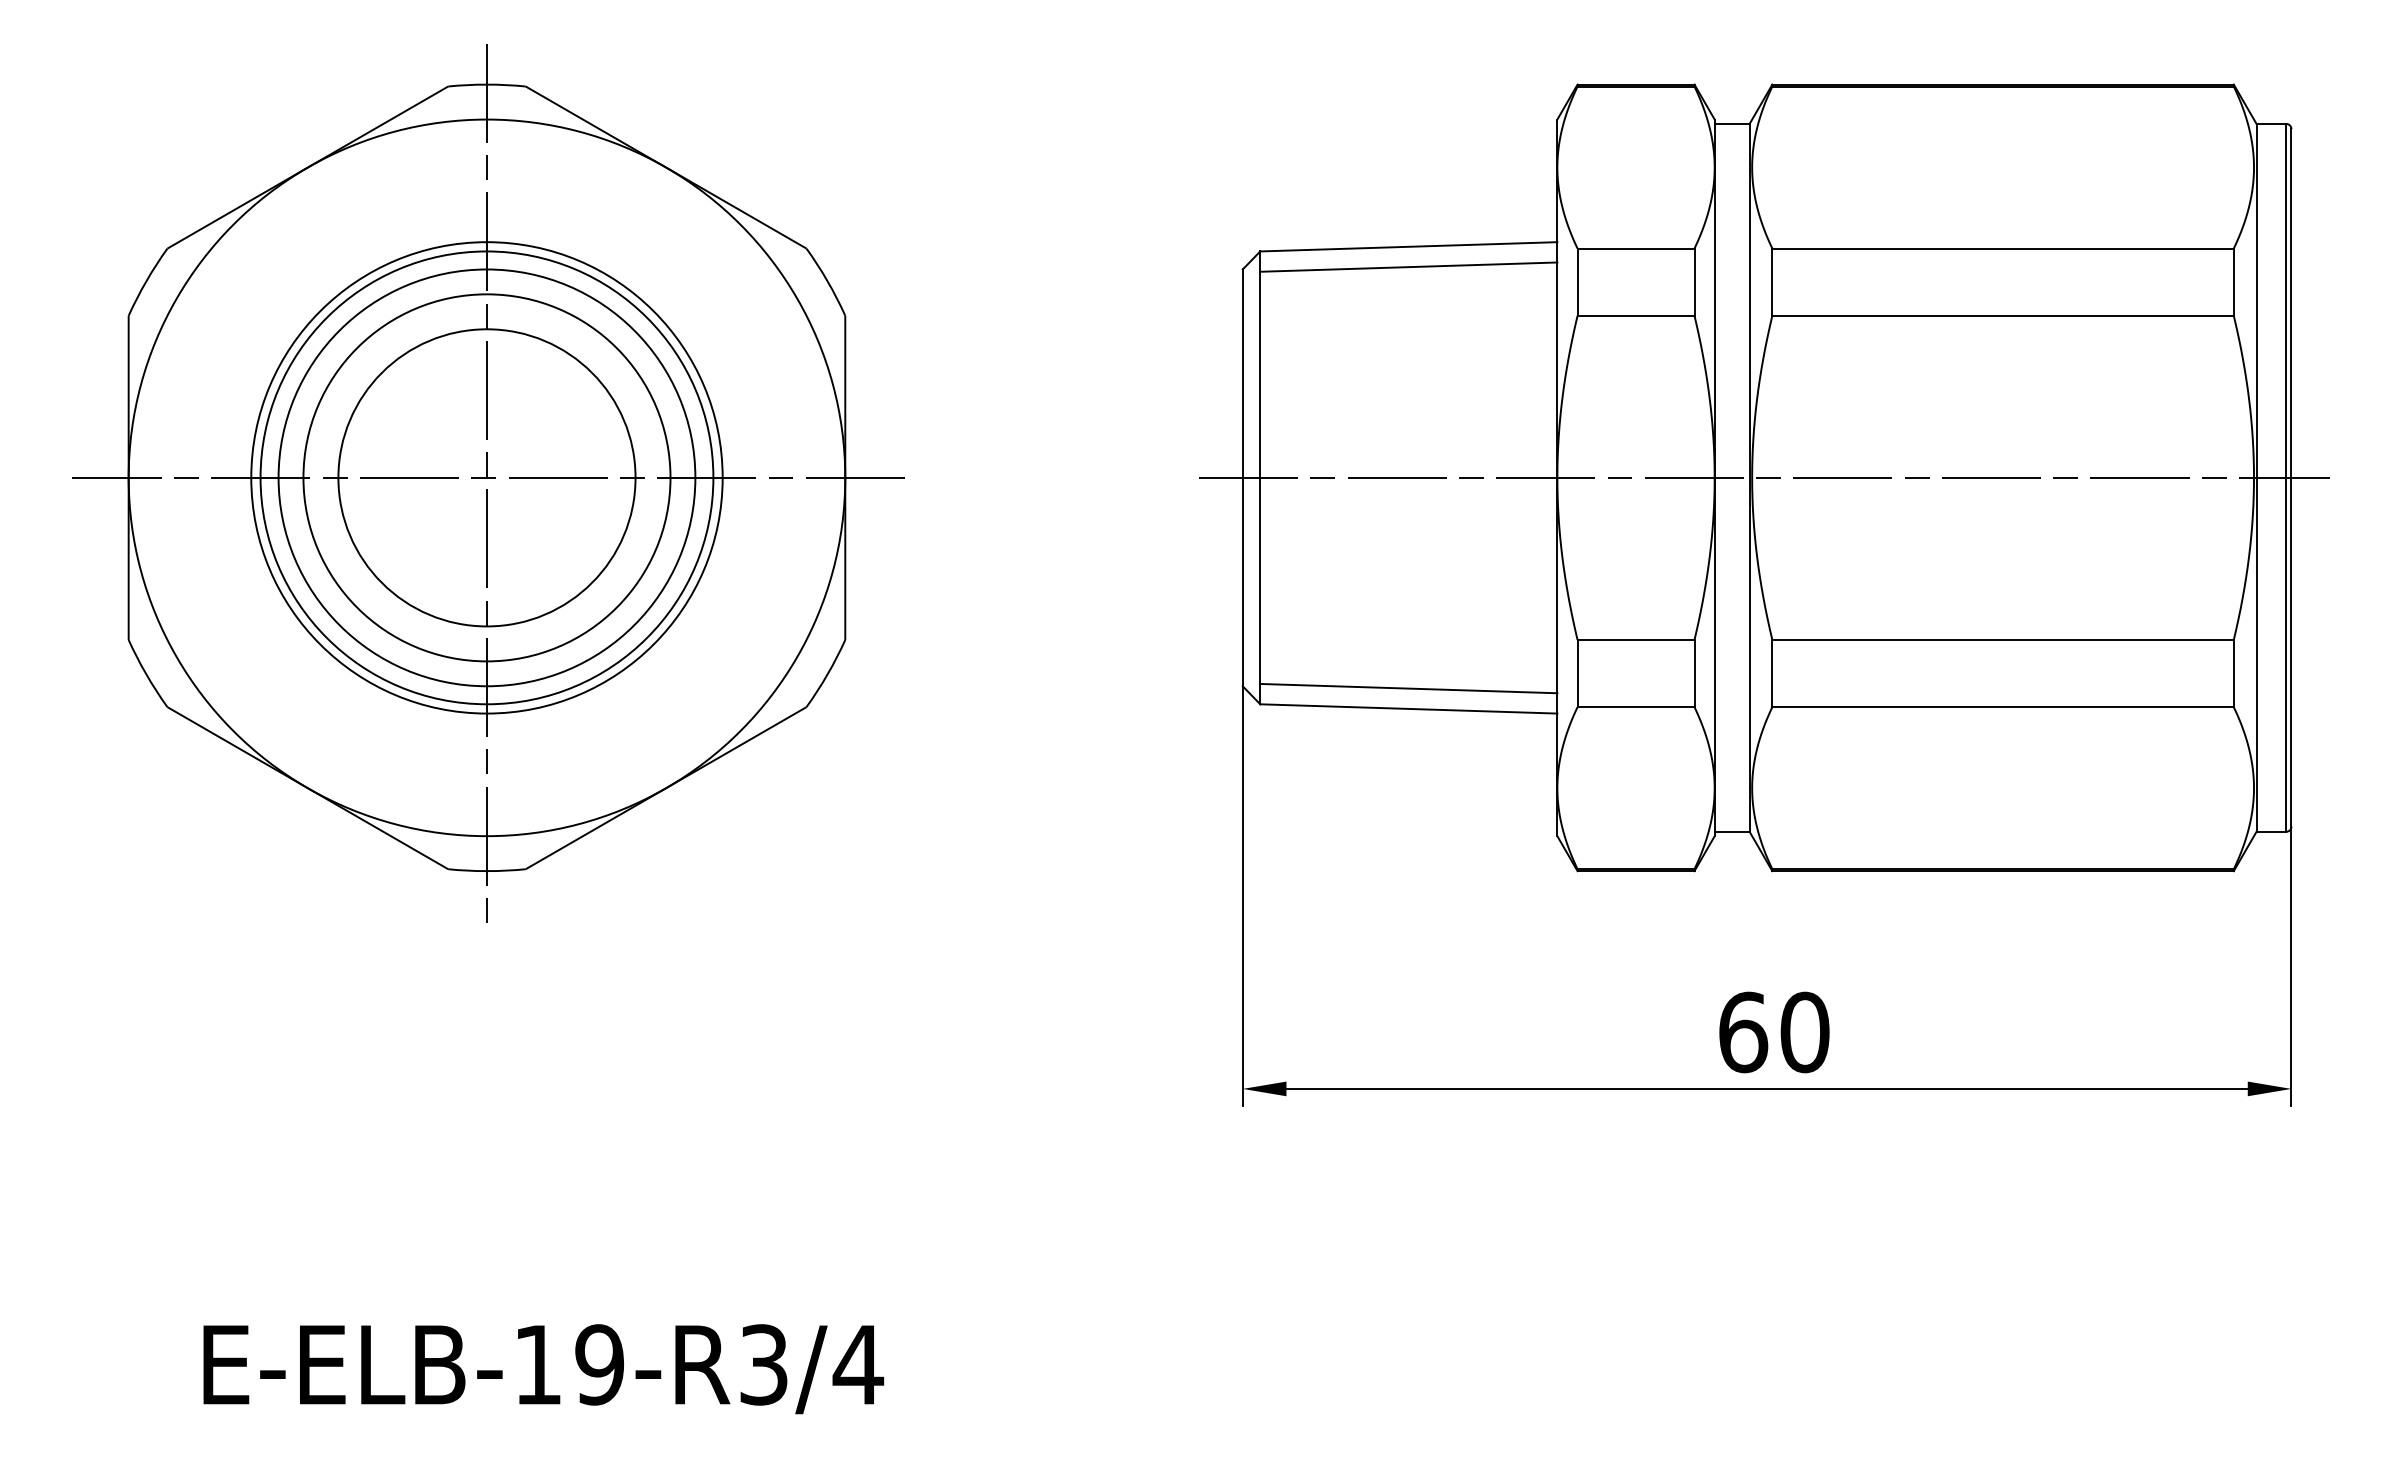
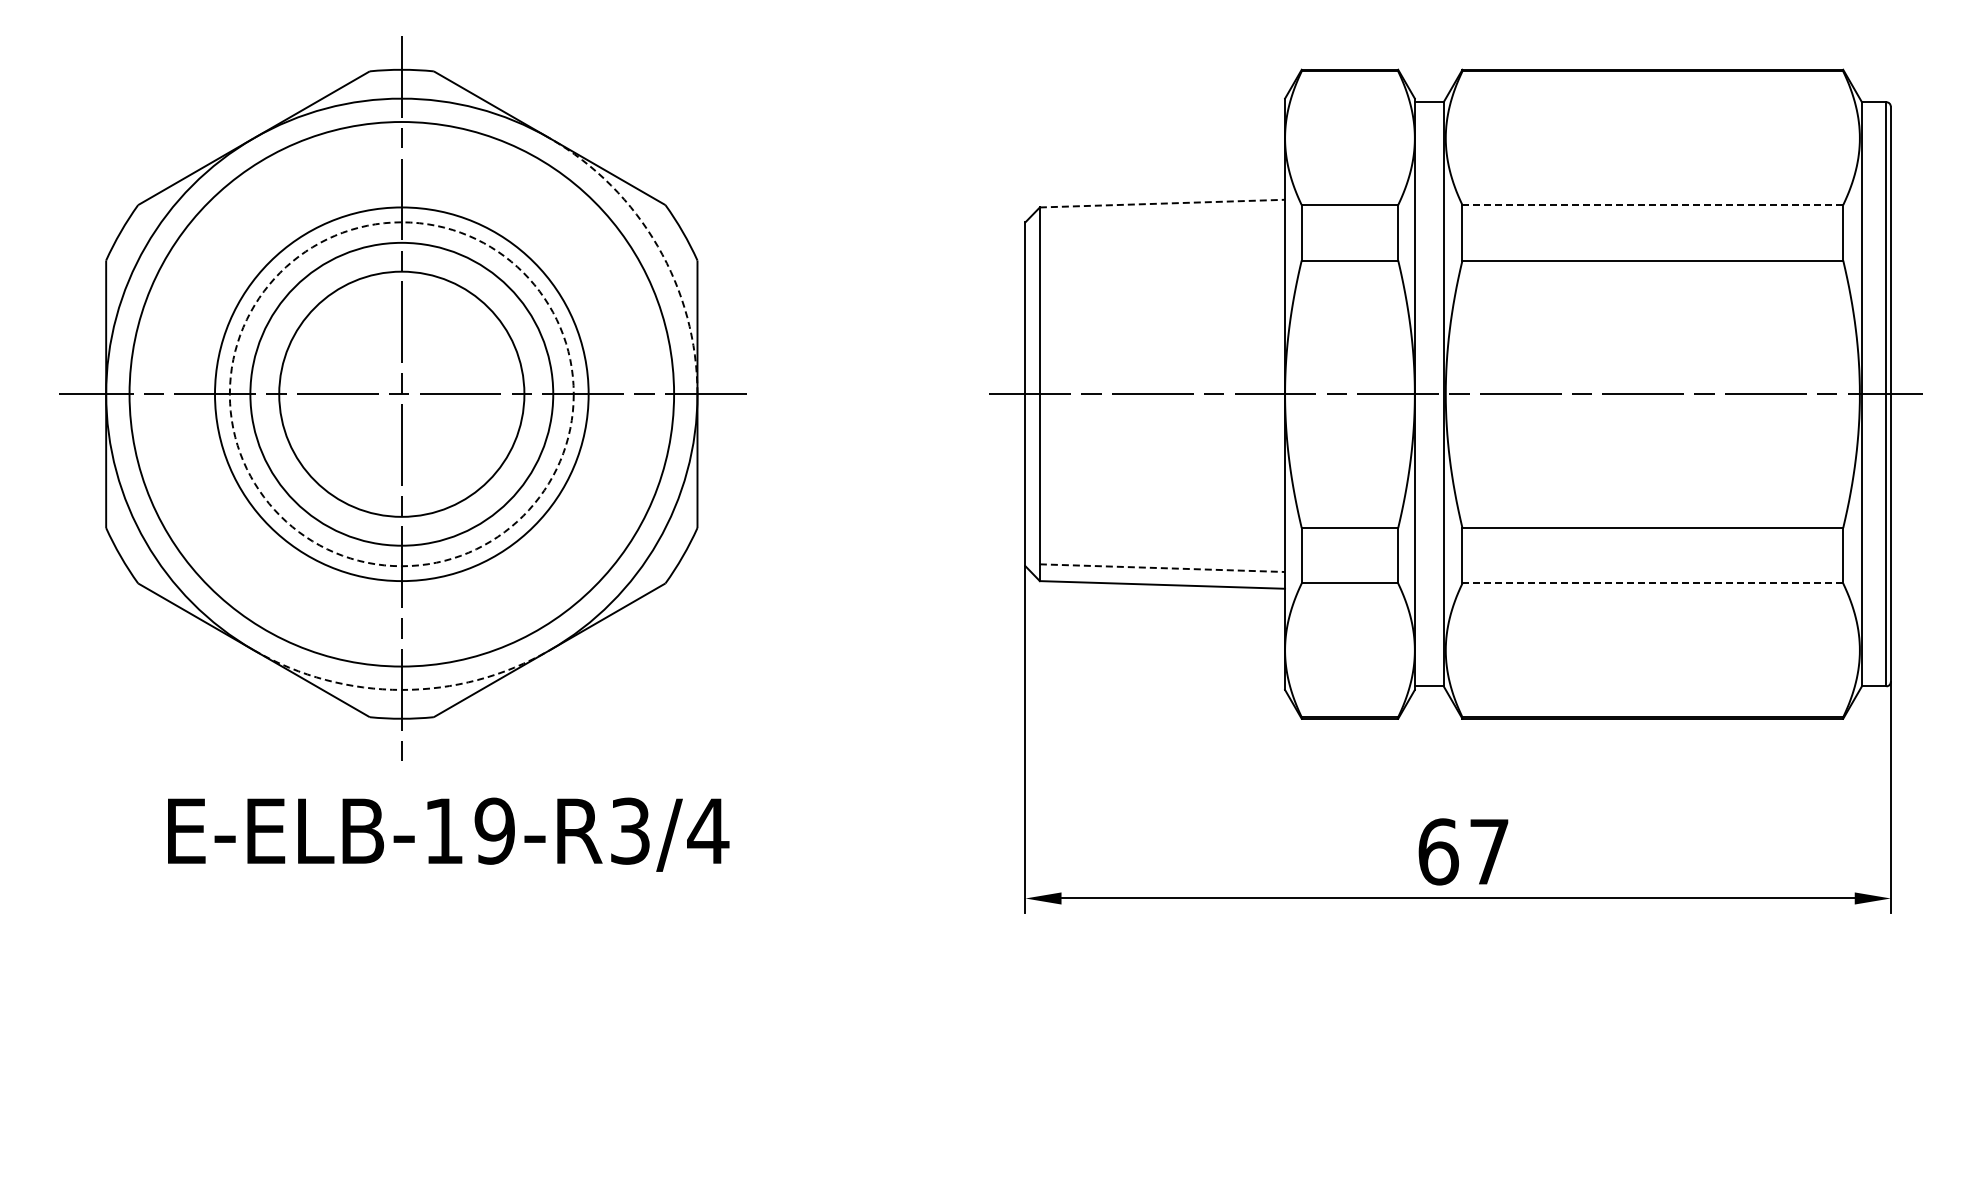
line: (1408, 246) -> (1162, 203), solid -> dashed
line: (2002, 249) -> (1652, 205), solid -> dashed
line: (1408, 267) -> (1162, 220), removed
arc: (796, 298) -> (657, 246), solid -> dashed
circle: (486, 476) -> (401, 393), size x1.4
circle: (486, 478) -> (401, 394), solid -> dashed
line: (1408, 689) -> (1162, 568), solid -> dashed
line: (2003, 707) -> (1653, 583), solid -> dashed
arc: (486, 835) -> (401, 689), solid -> dashed
text: (1805, 1031) -> (1489, 851), 60 -> 67
text: (543, 1368) -> (448, 834), moved

